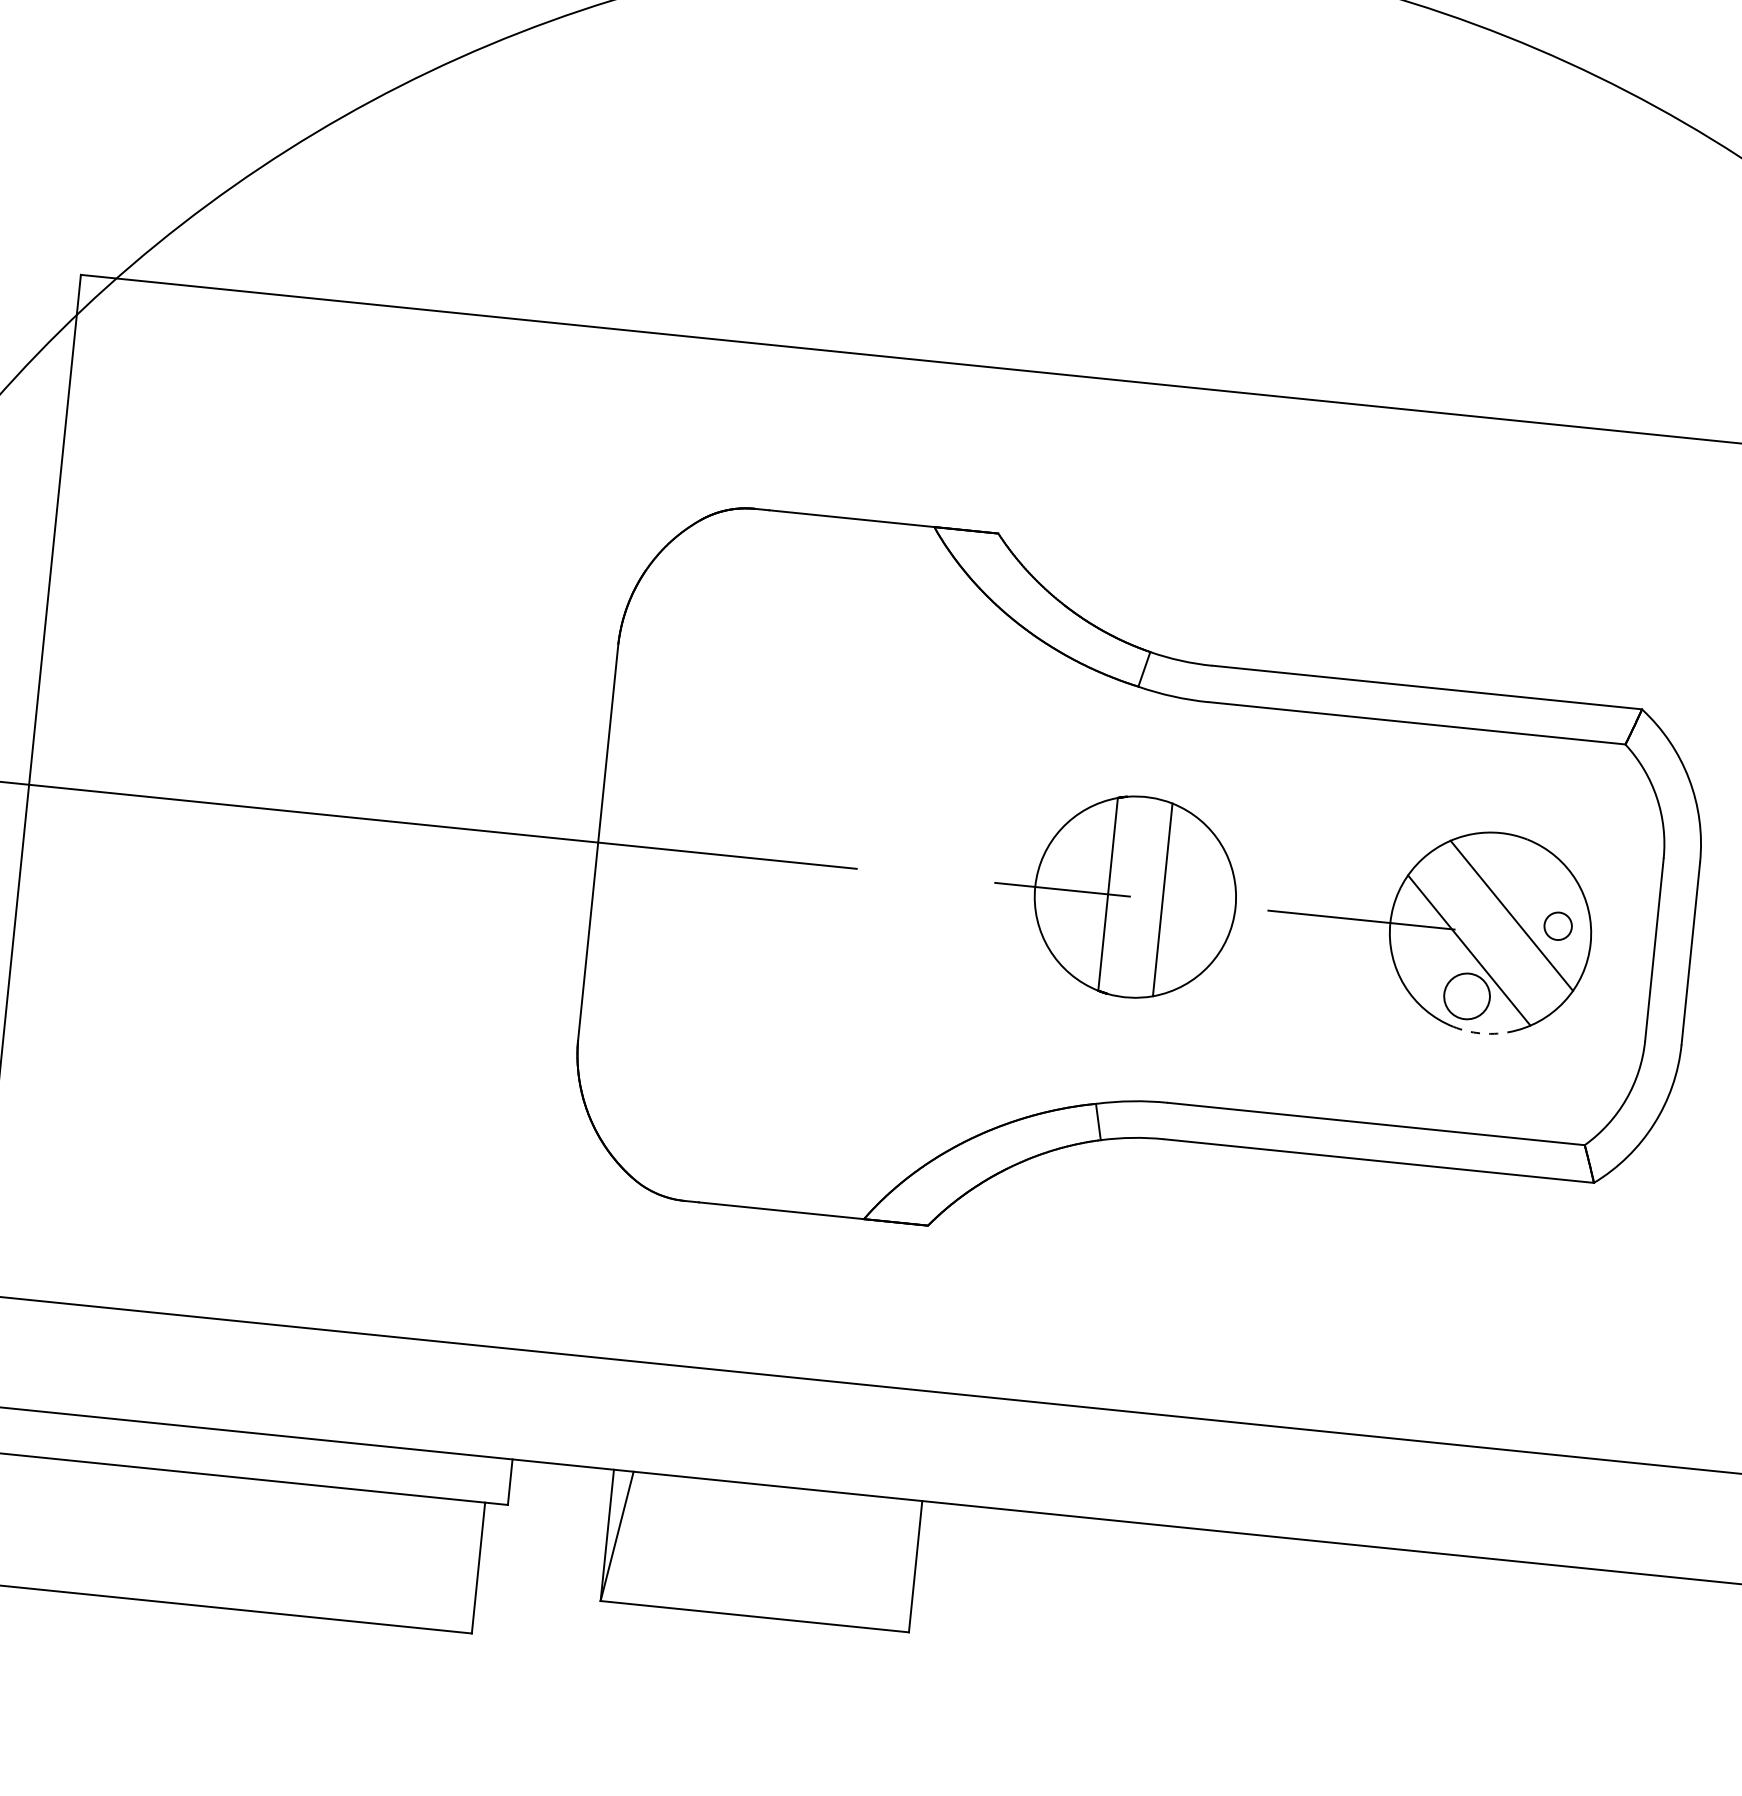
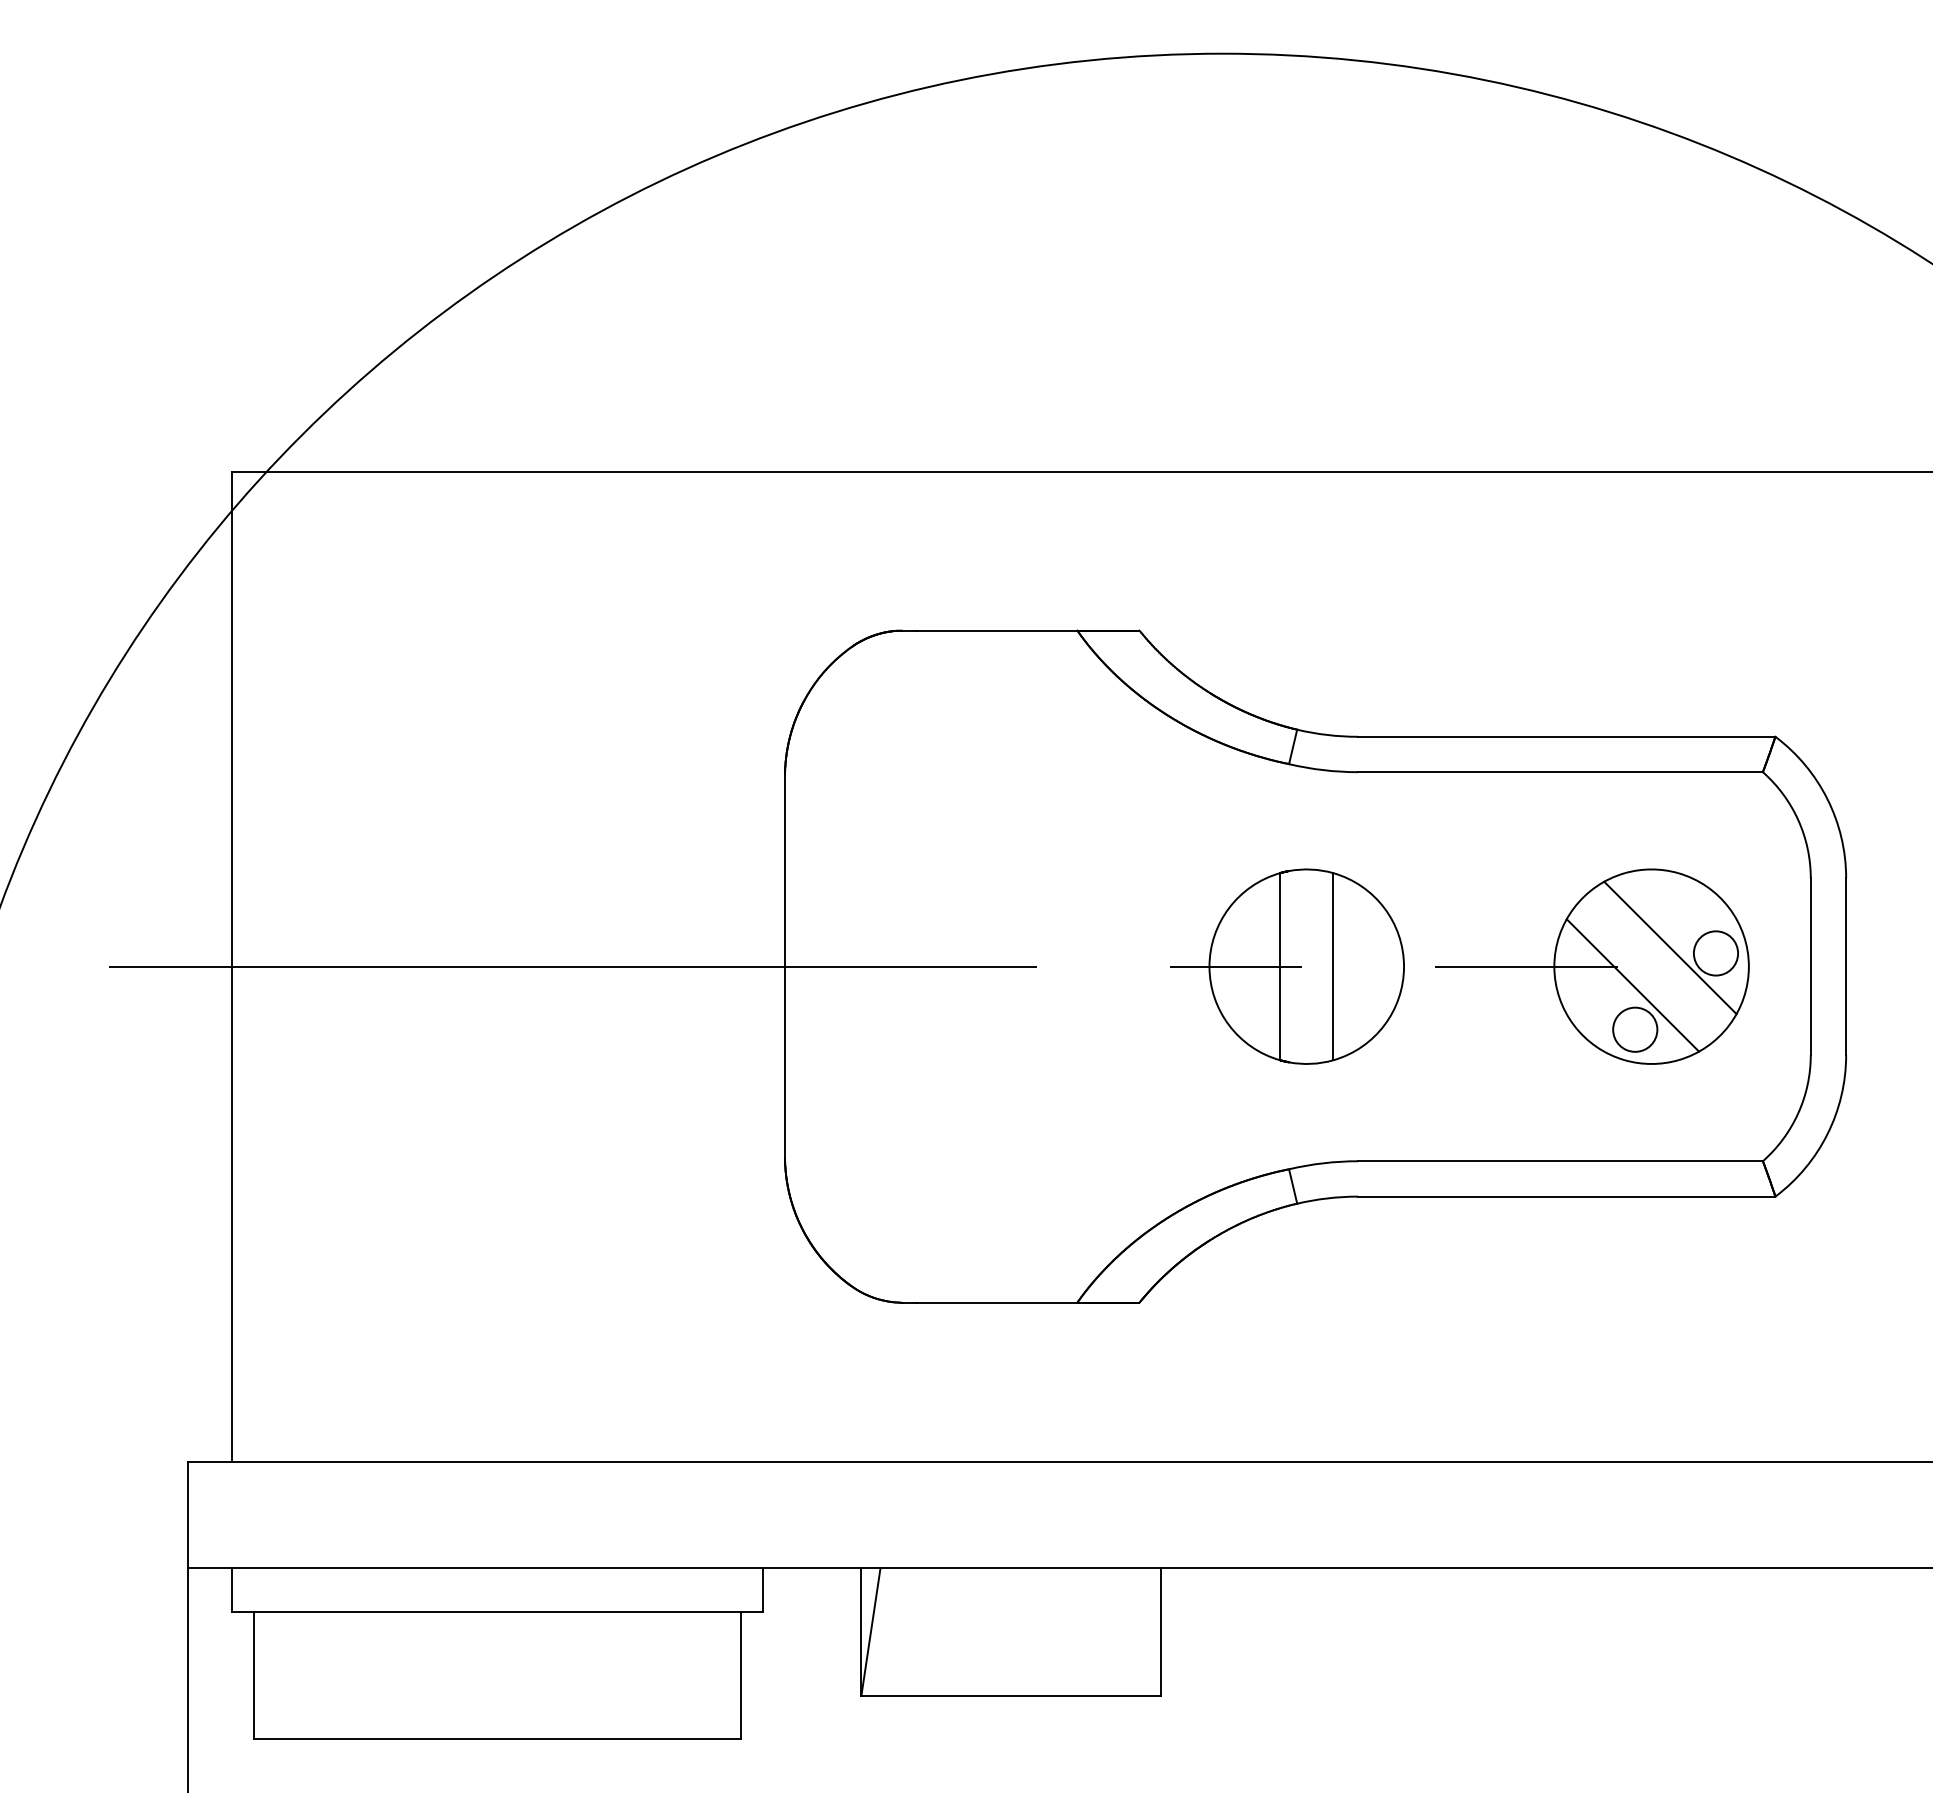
circle: (1557, 926) -> (1715, 953), size x1.67
arc: (1480, 1032) -> (1651, 1063), dashed -> solid

